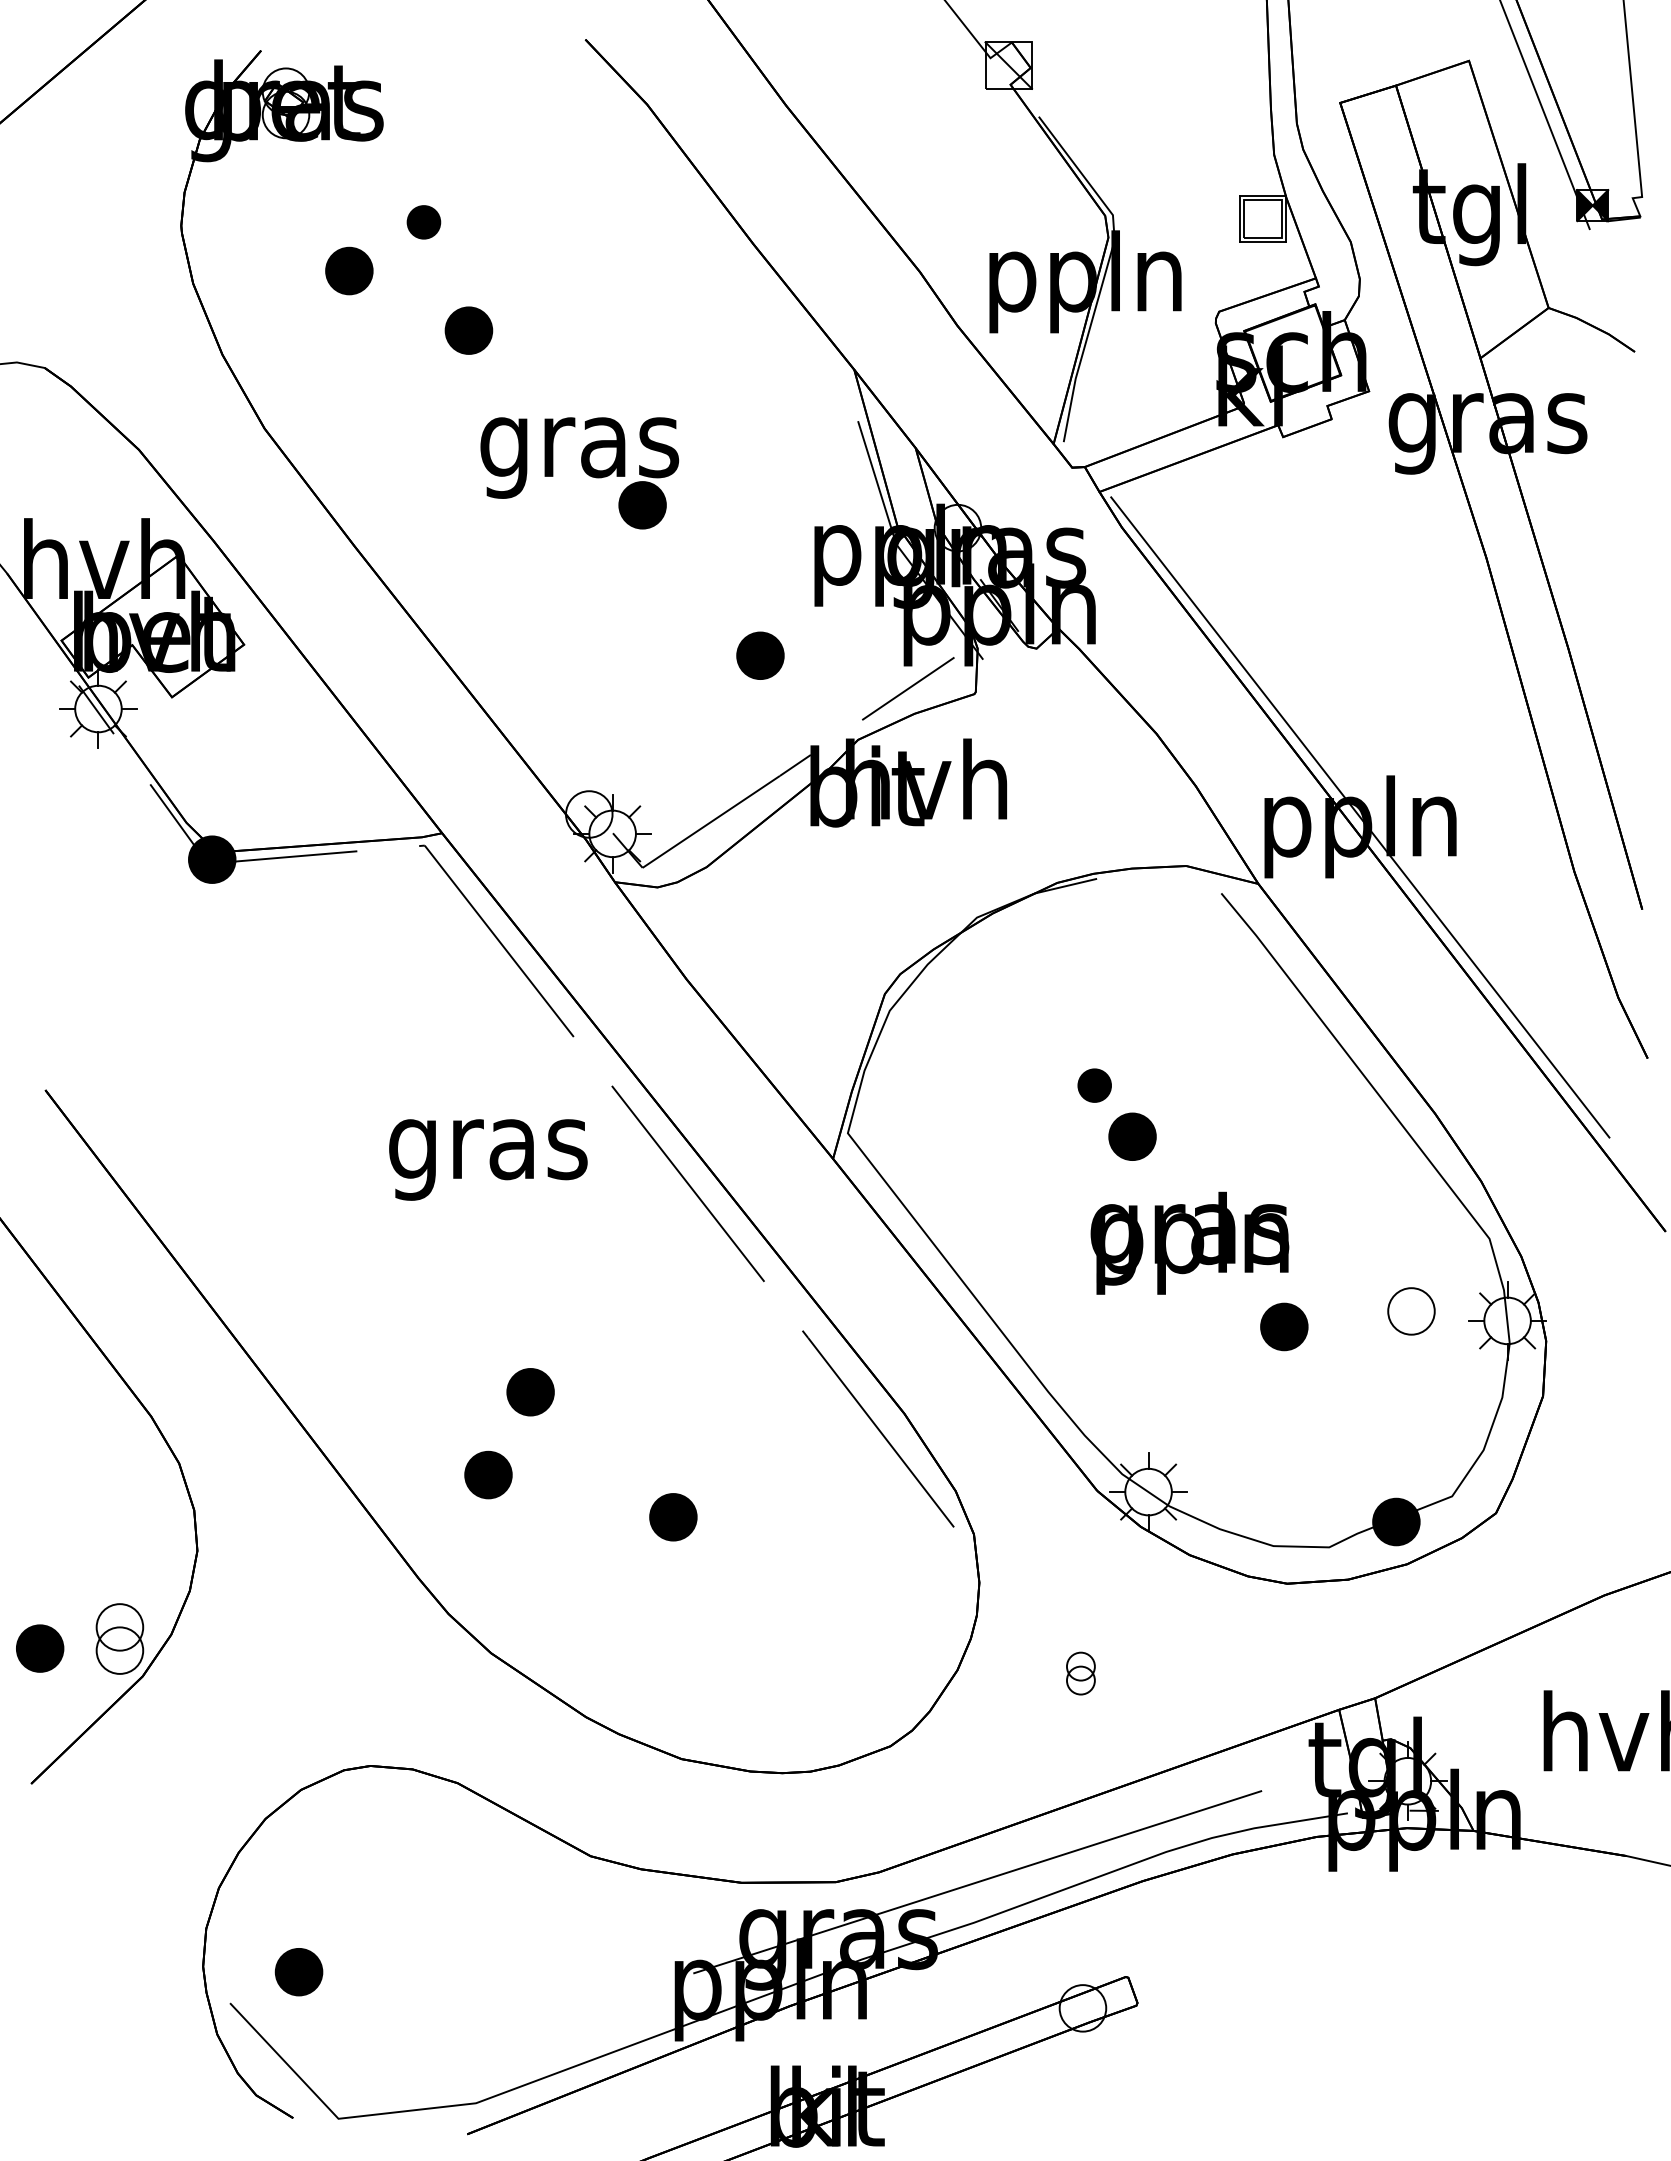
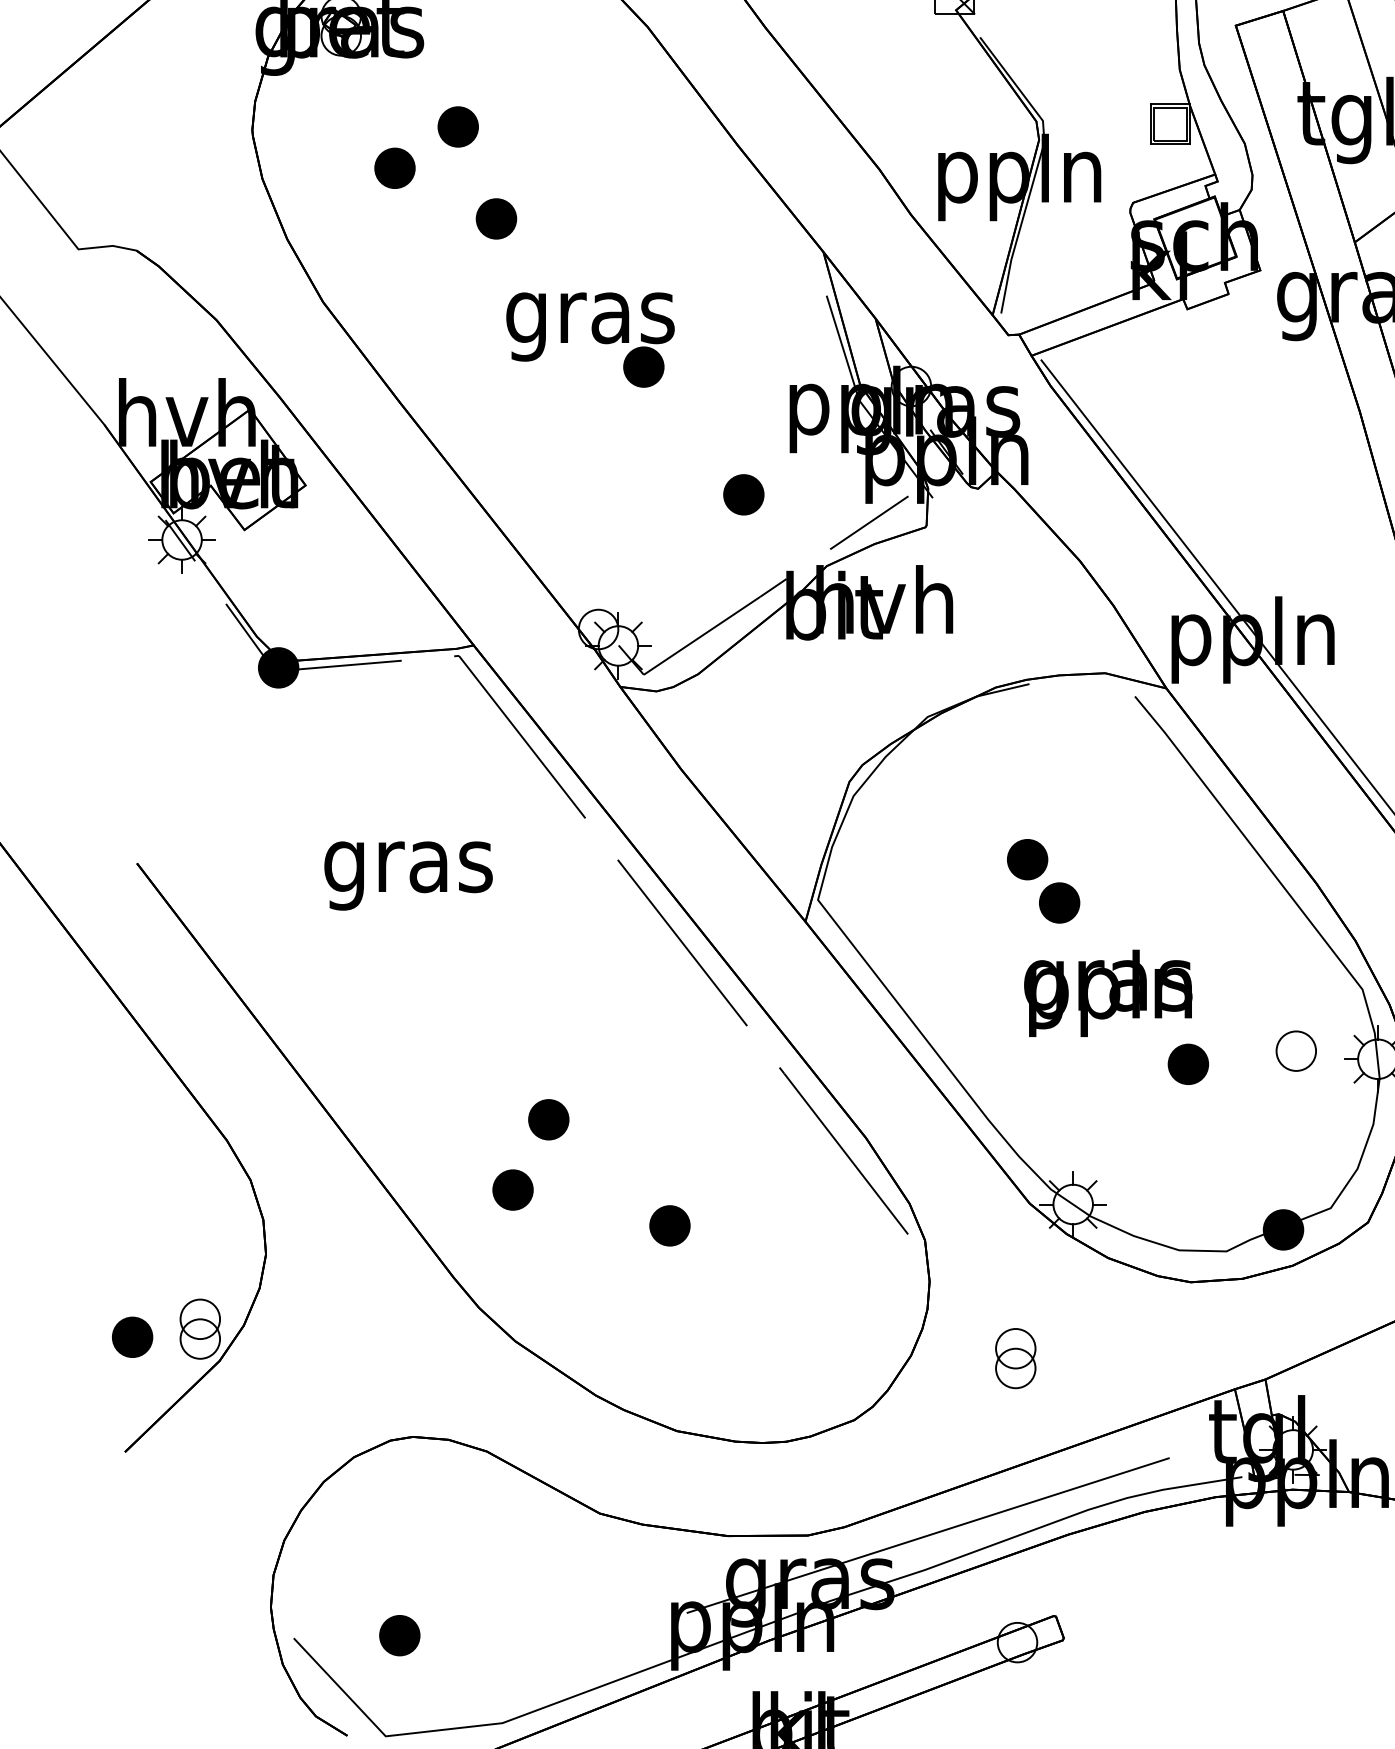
part: (423, 222) -> (457, 127), size x1.43
part: (1094, 1085) -> (1027, 859), size x1.43
text: (488, 1159) -> (408, 875), moved
part: (1080, 1673) -> (1015, 1358), size x1.67
part: (298, 1972) -> (399, 1635), moved

